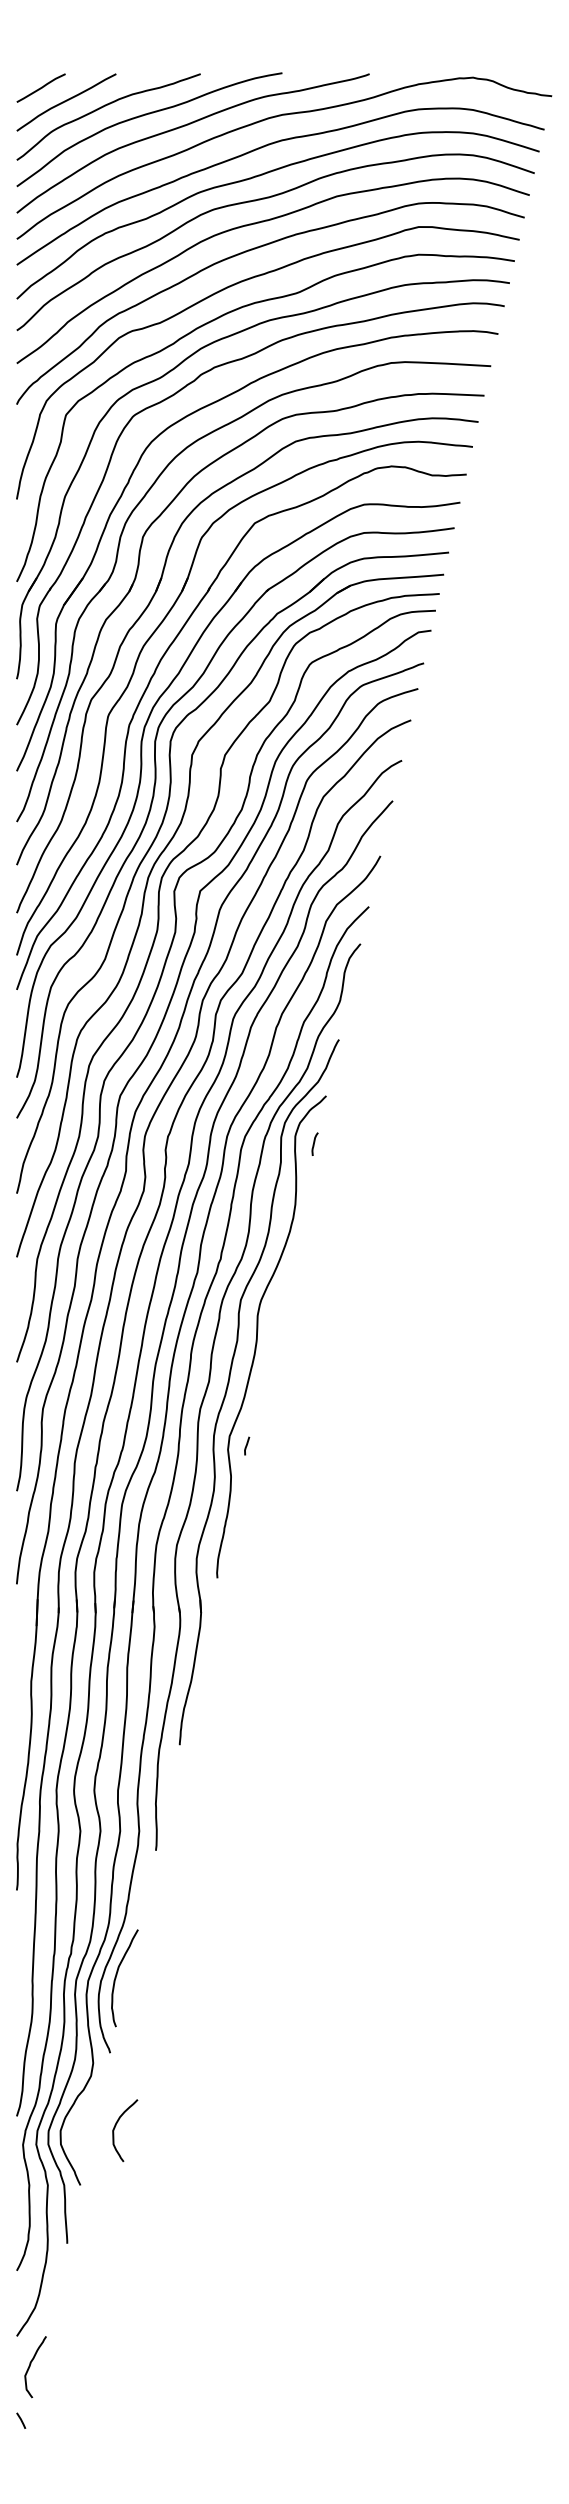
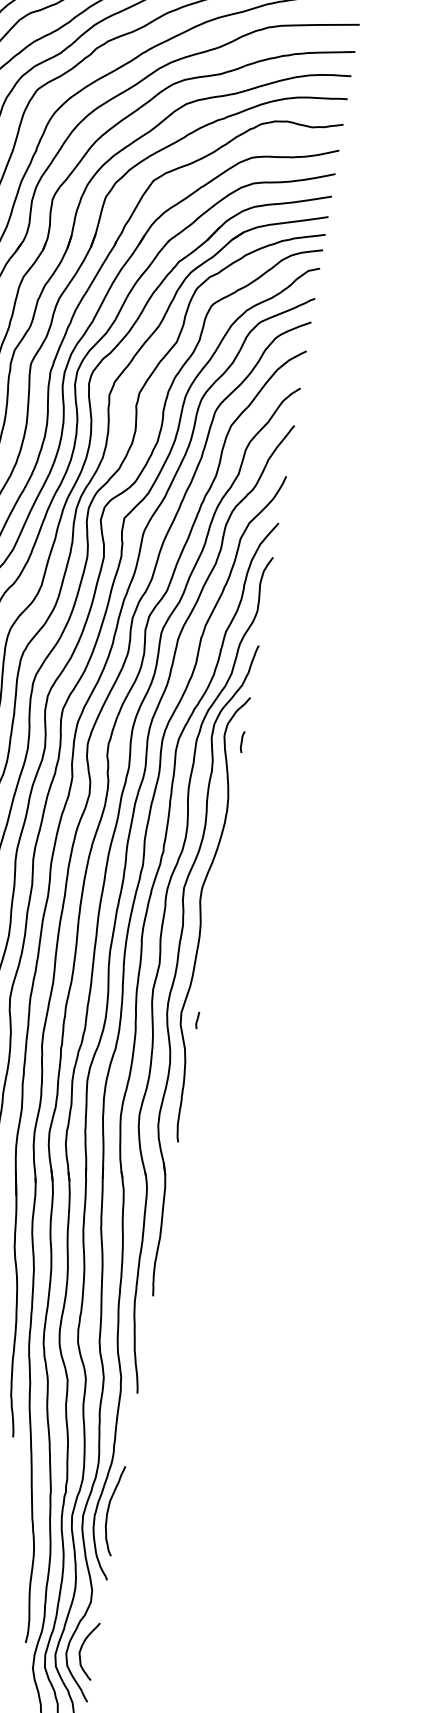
curve: (115, 2128) -> (81, 1650), moved

